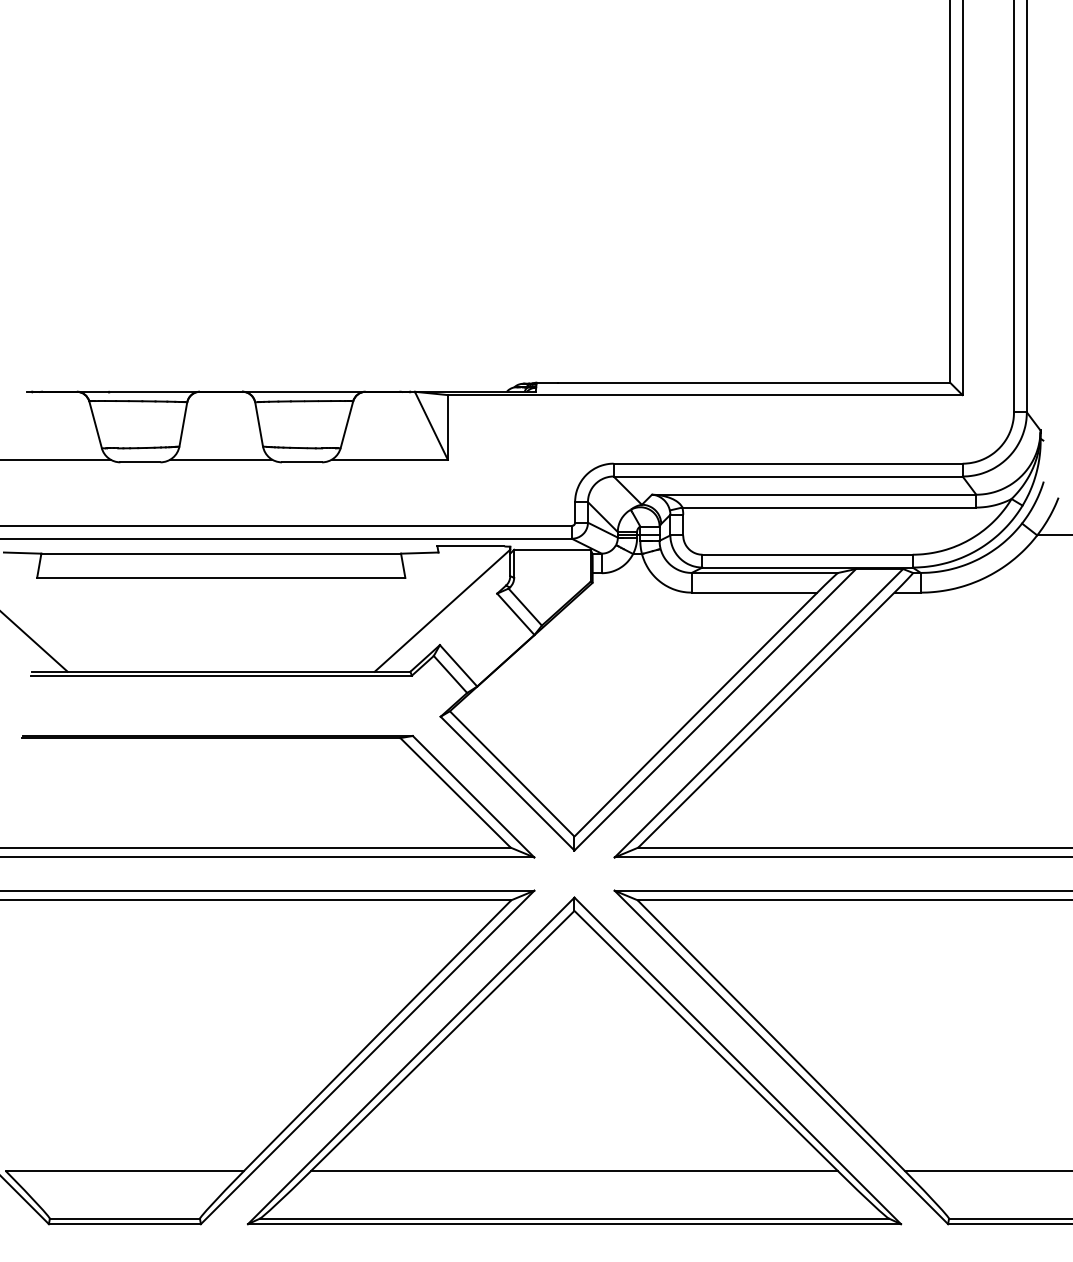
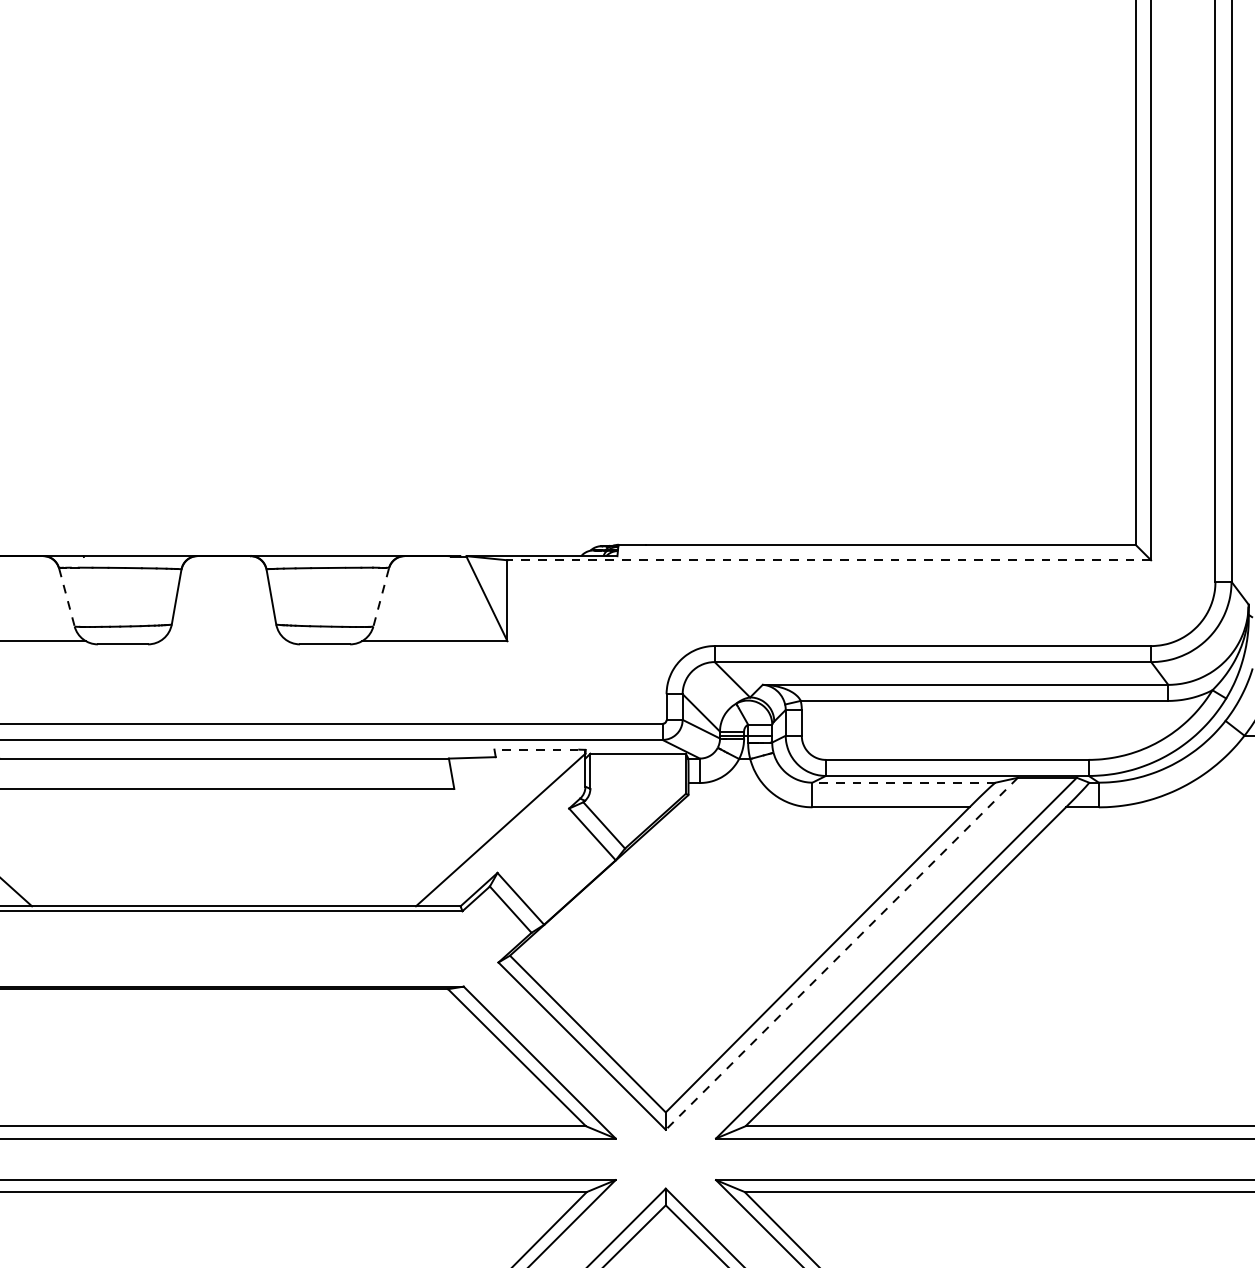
line: (704, 395) -> (828, 560), solid -> dashed
line: (95, 424) -> (66, 597), solid -> dashed
line: (346, 424) -> (380, 597), solid -> dashed
line: (221, 459) -> (224, 640), removed
line: (470, 546) -> (535, 749), solid -> dashed
line: (764, 572) -> (903, 782), solid -> dashed
line: (714, 710) -> (840, 954), solid -> dashed

